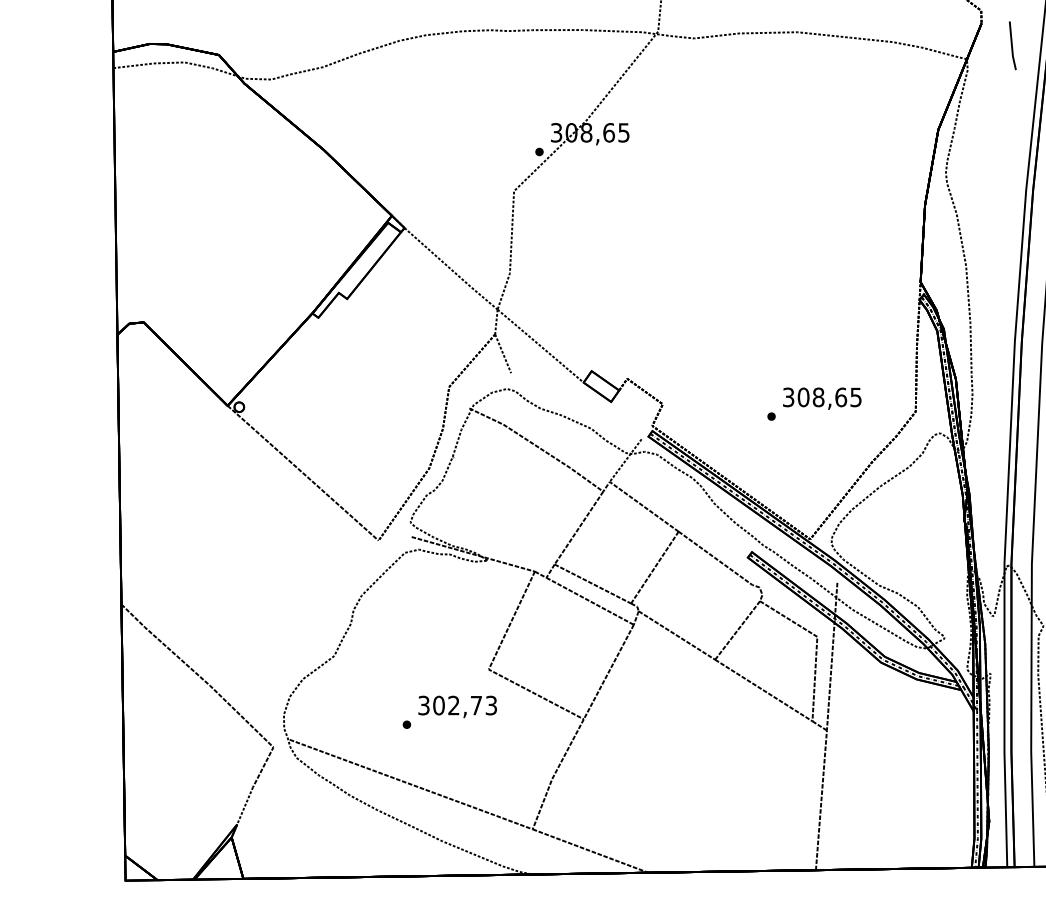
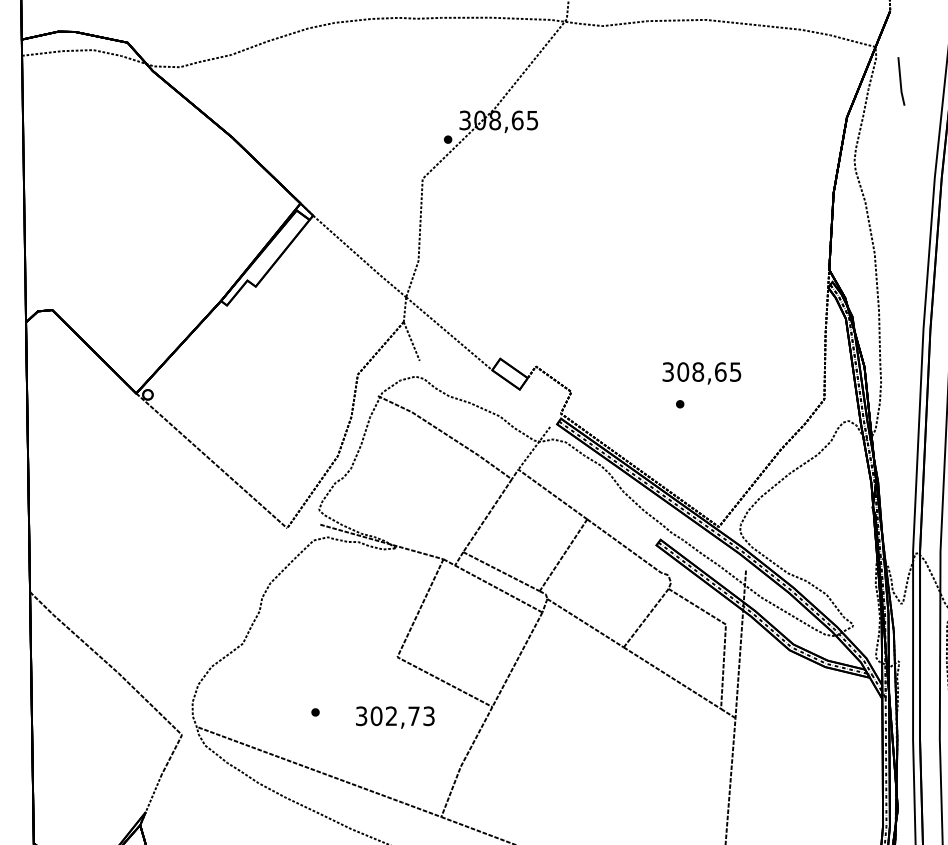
line: (1012, 45) -> (901, 81), moved
text: (822, 398) -> (702, 373), moved
text: (457, 706) -> (395, 717), moved

